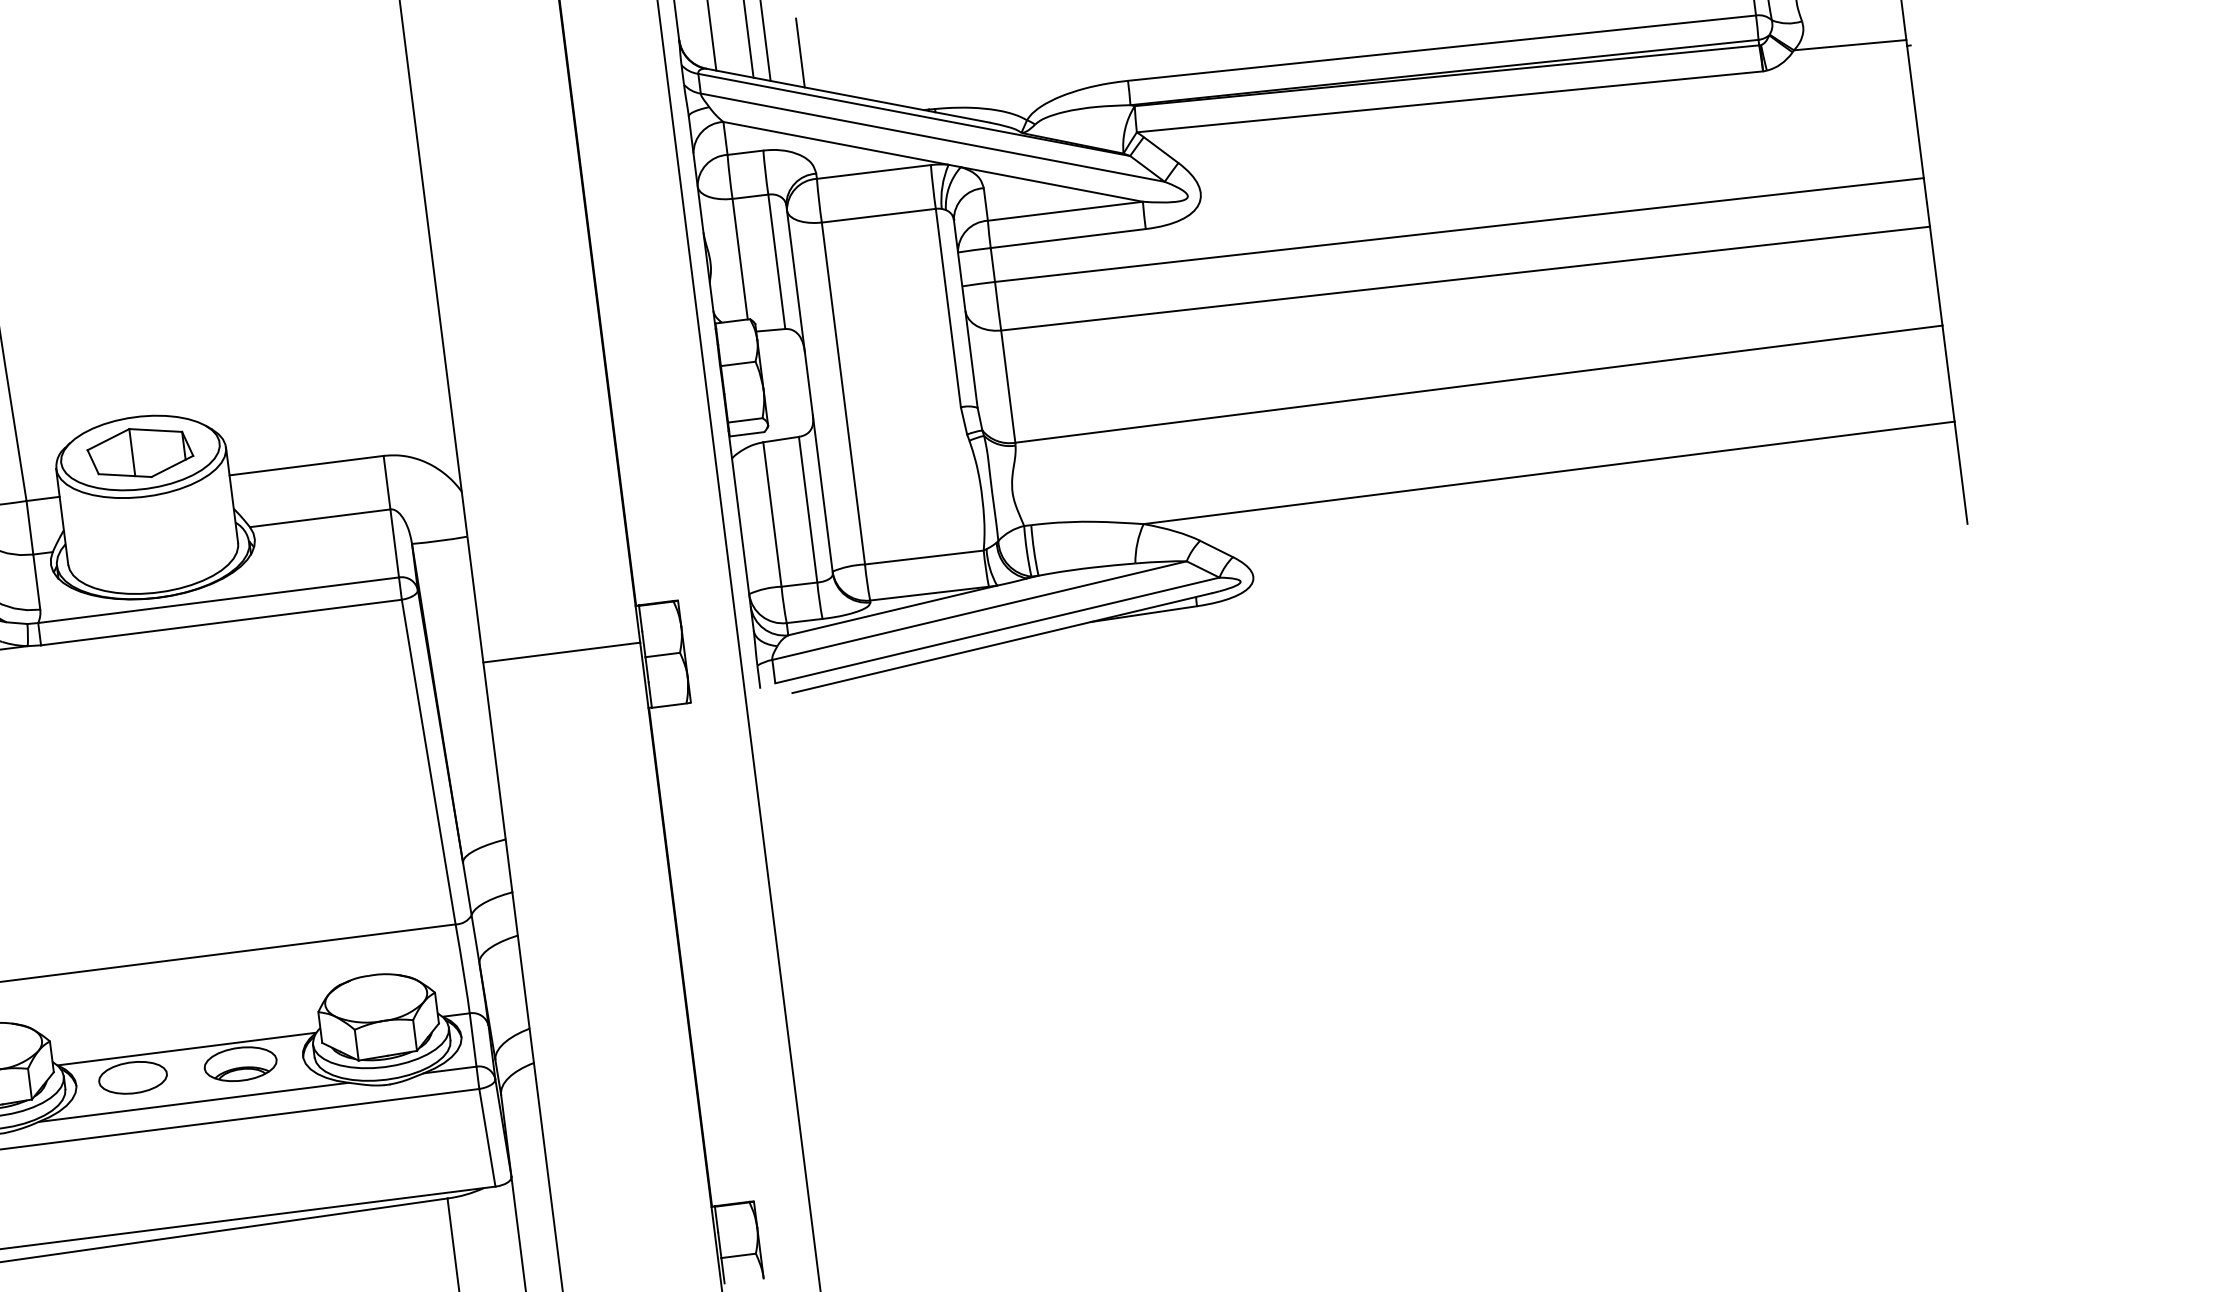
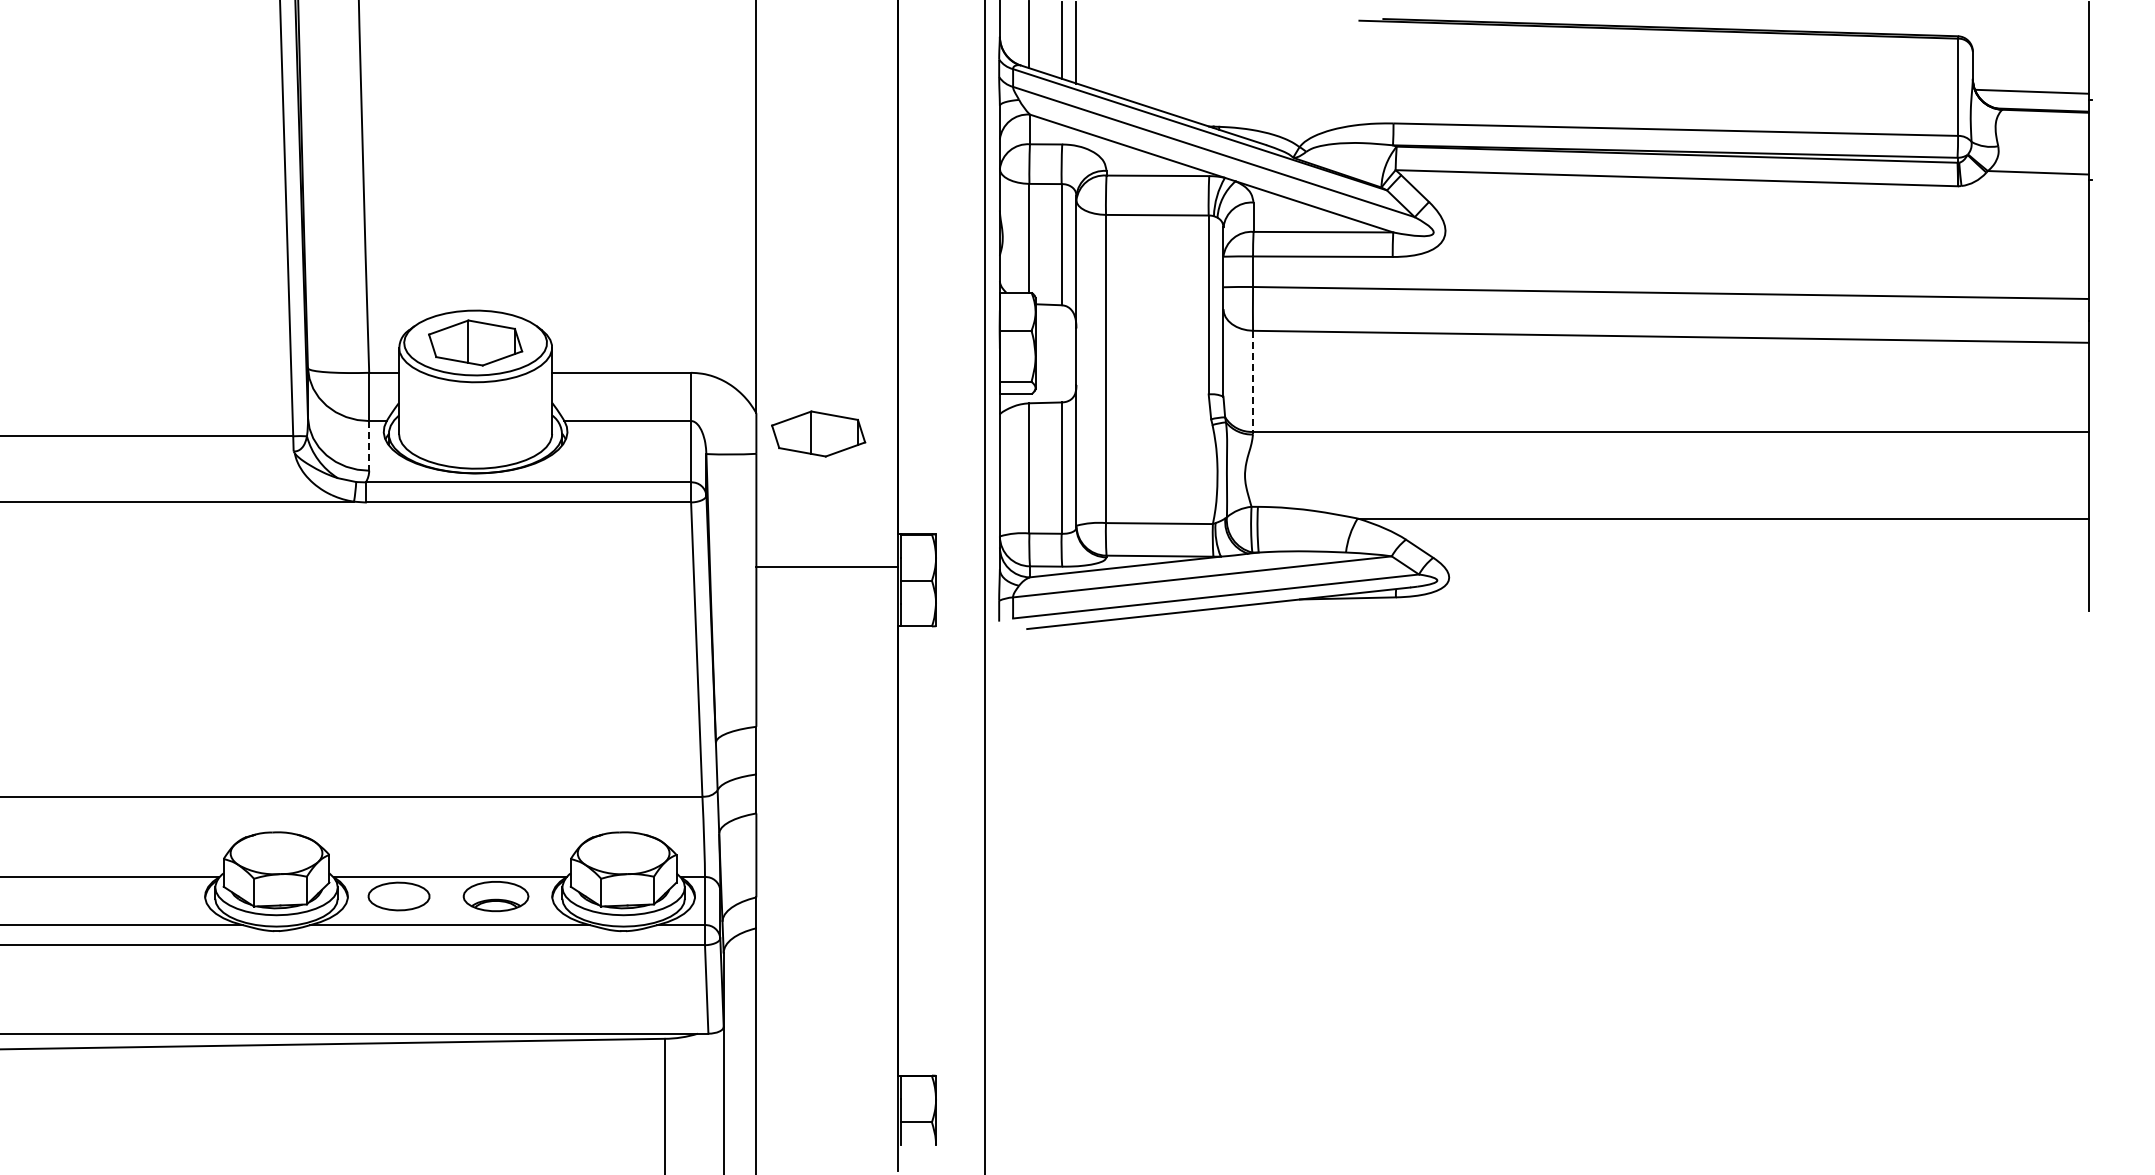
line: (801, 53) -> (1106, 62), removed
line: (1008, 386) -> (1253, 381), solid -> dashed
part: (533, 505) -> (818, 433), added
line: (37, 581) -> (369, 445), solid -> dashed

